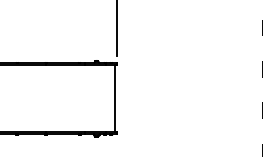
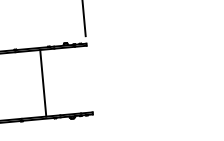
line: (114, 98) -> (42, 82), moved

